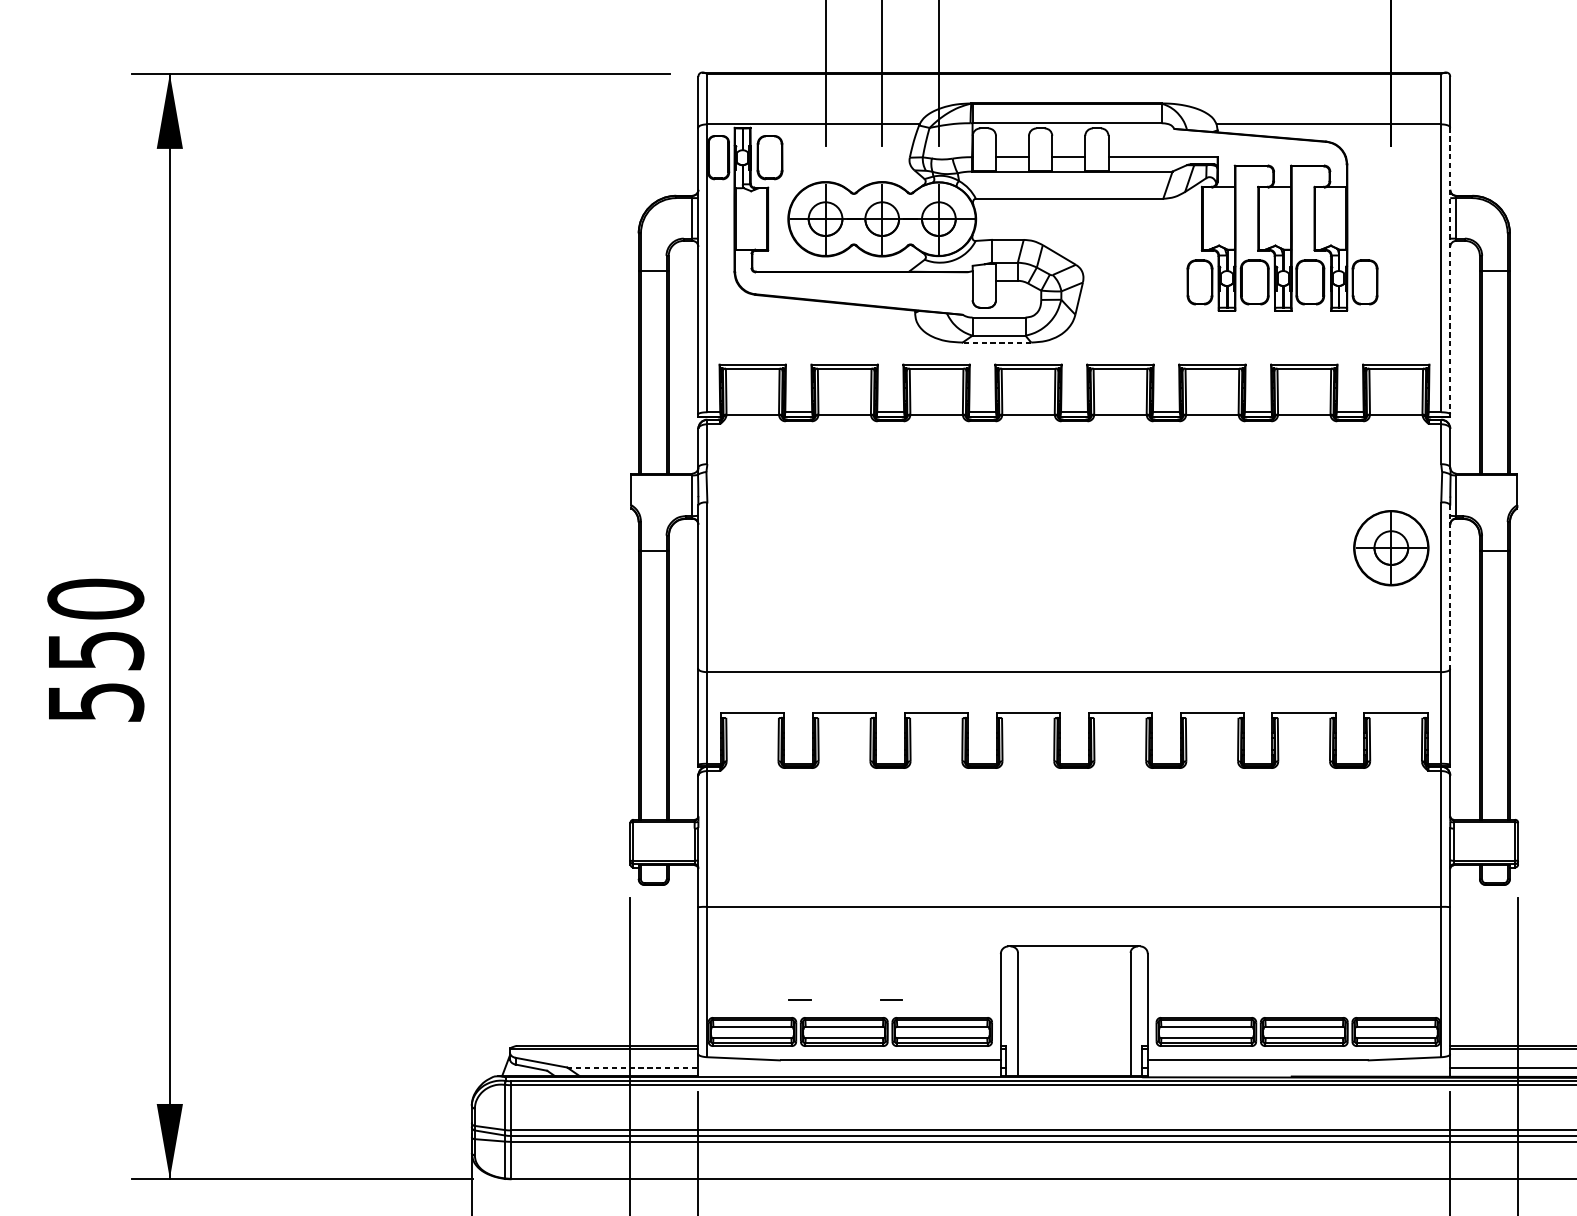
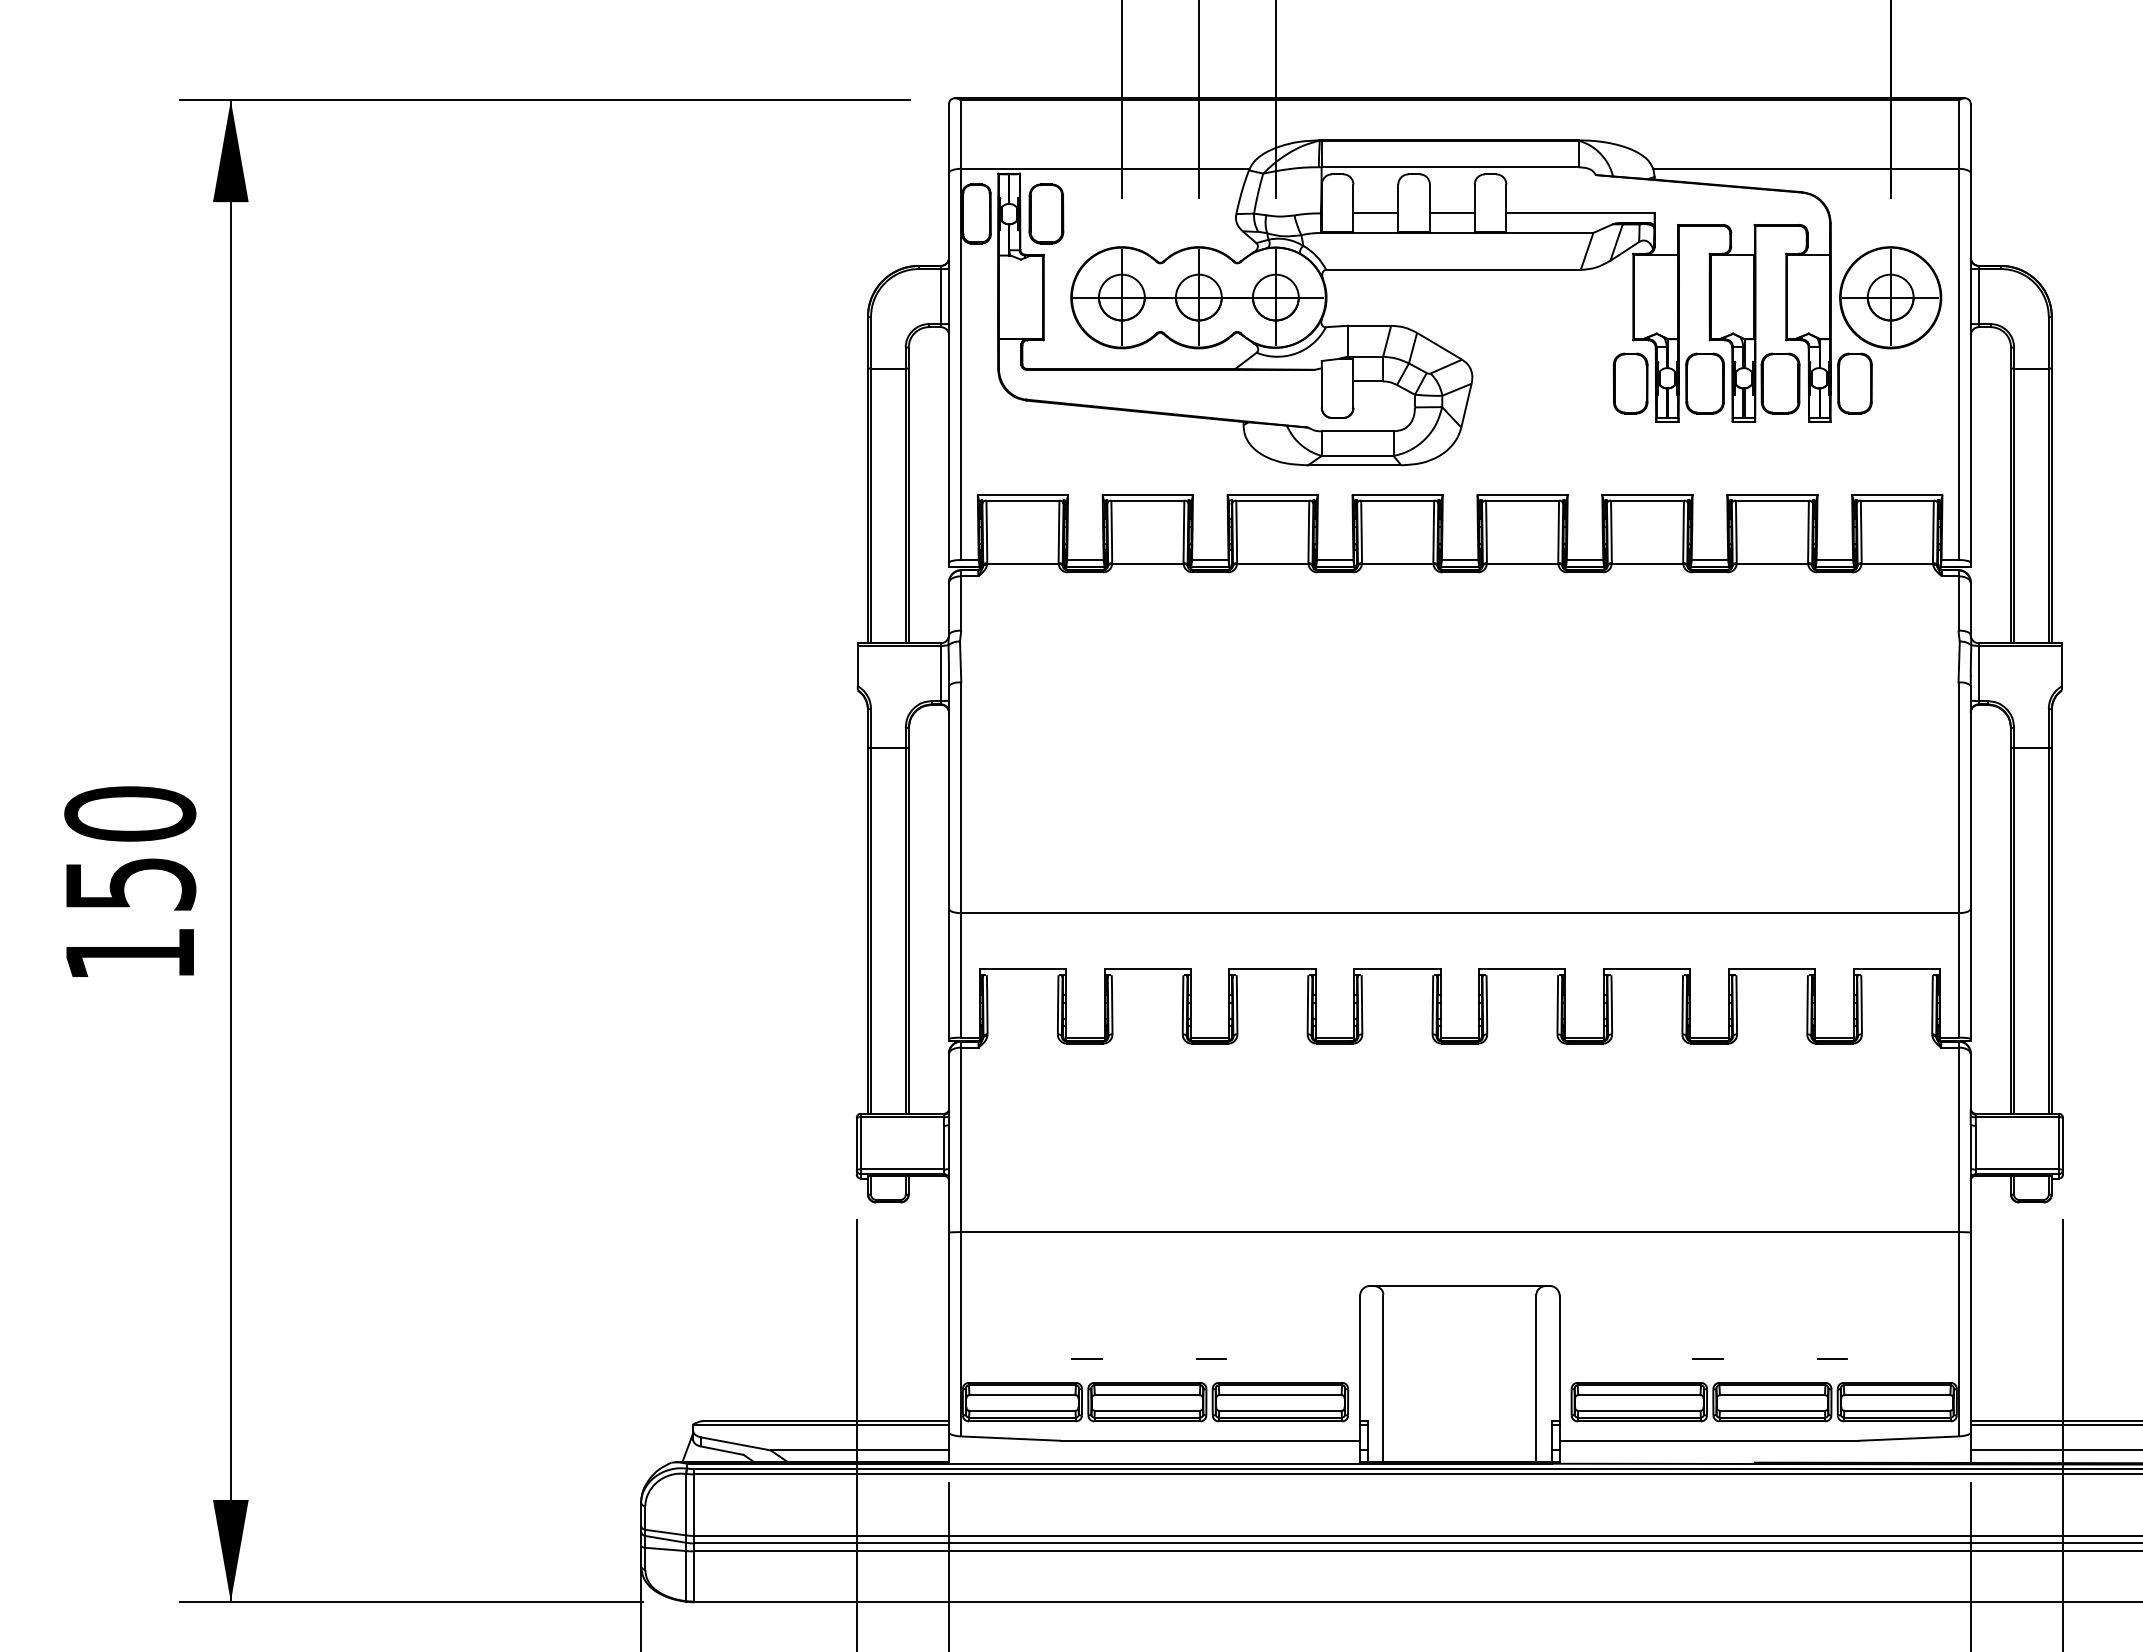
line: (1450, 270) -> (1970, 367), dashed -> solid
line: (996, 342) -> (1354, 465), dashed -> solid
part: (1391, 548) -> (1890, 297), moved
line: (1450, 587) -> (1970, 797), dashed -> solid
text: (96, 702) -> (131, 954), 550 -> 150
line: (1256, 999) -> (1707, 1358), added
line: (1348, 999) -> (1832, 1358), added
line: (633, 1067) -> (860, 1450), dashed -> solid

